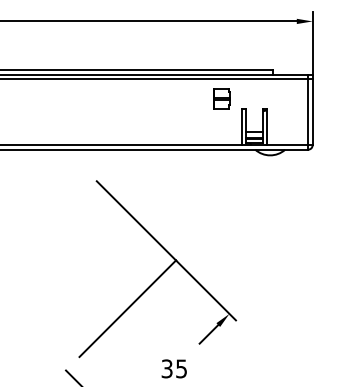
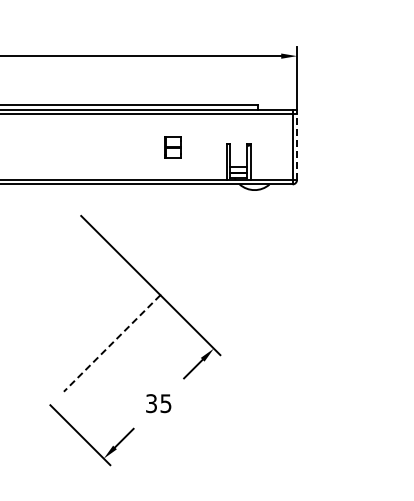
part: (221, 98) -> (172, 147), moved
line: (313, 109) -> (297, 144), solid -> dashed
line: (127, 308) -> (111, 343), solid -> dashed

